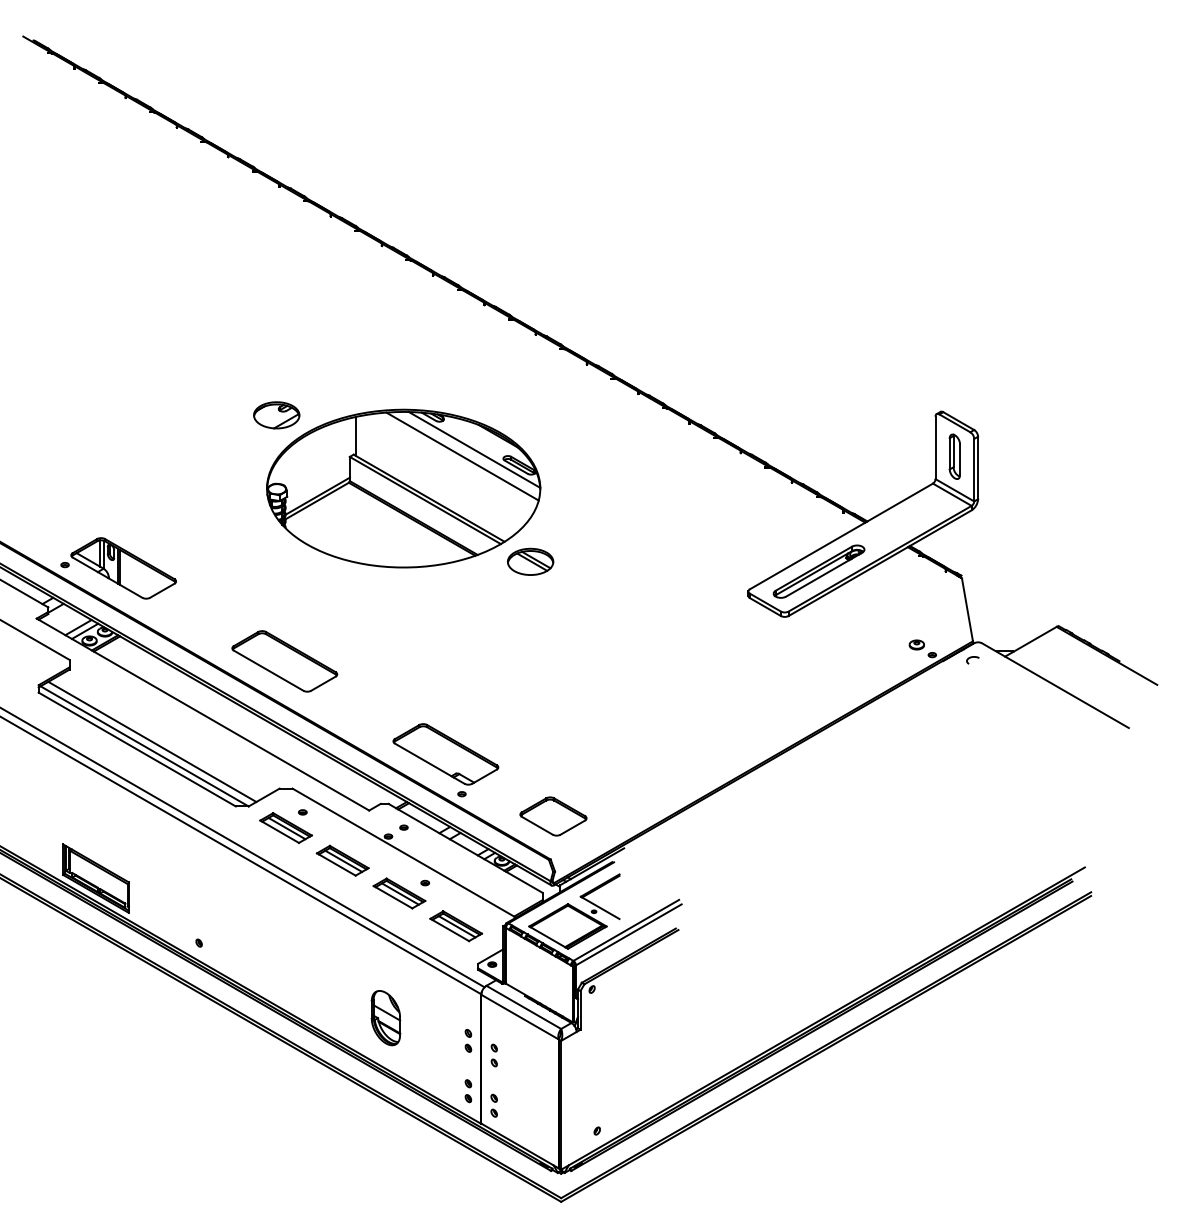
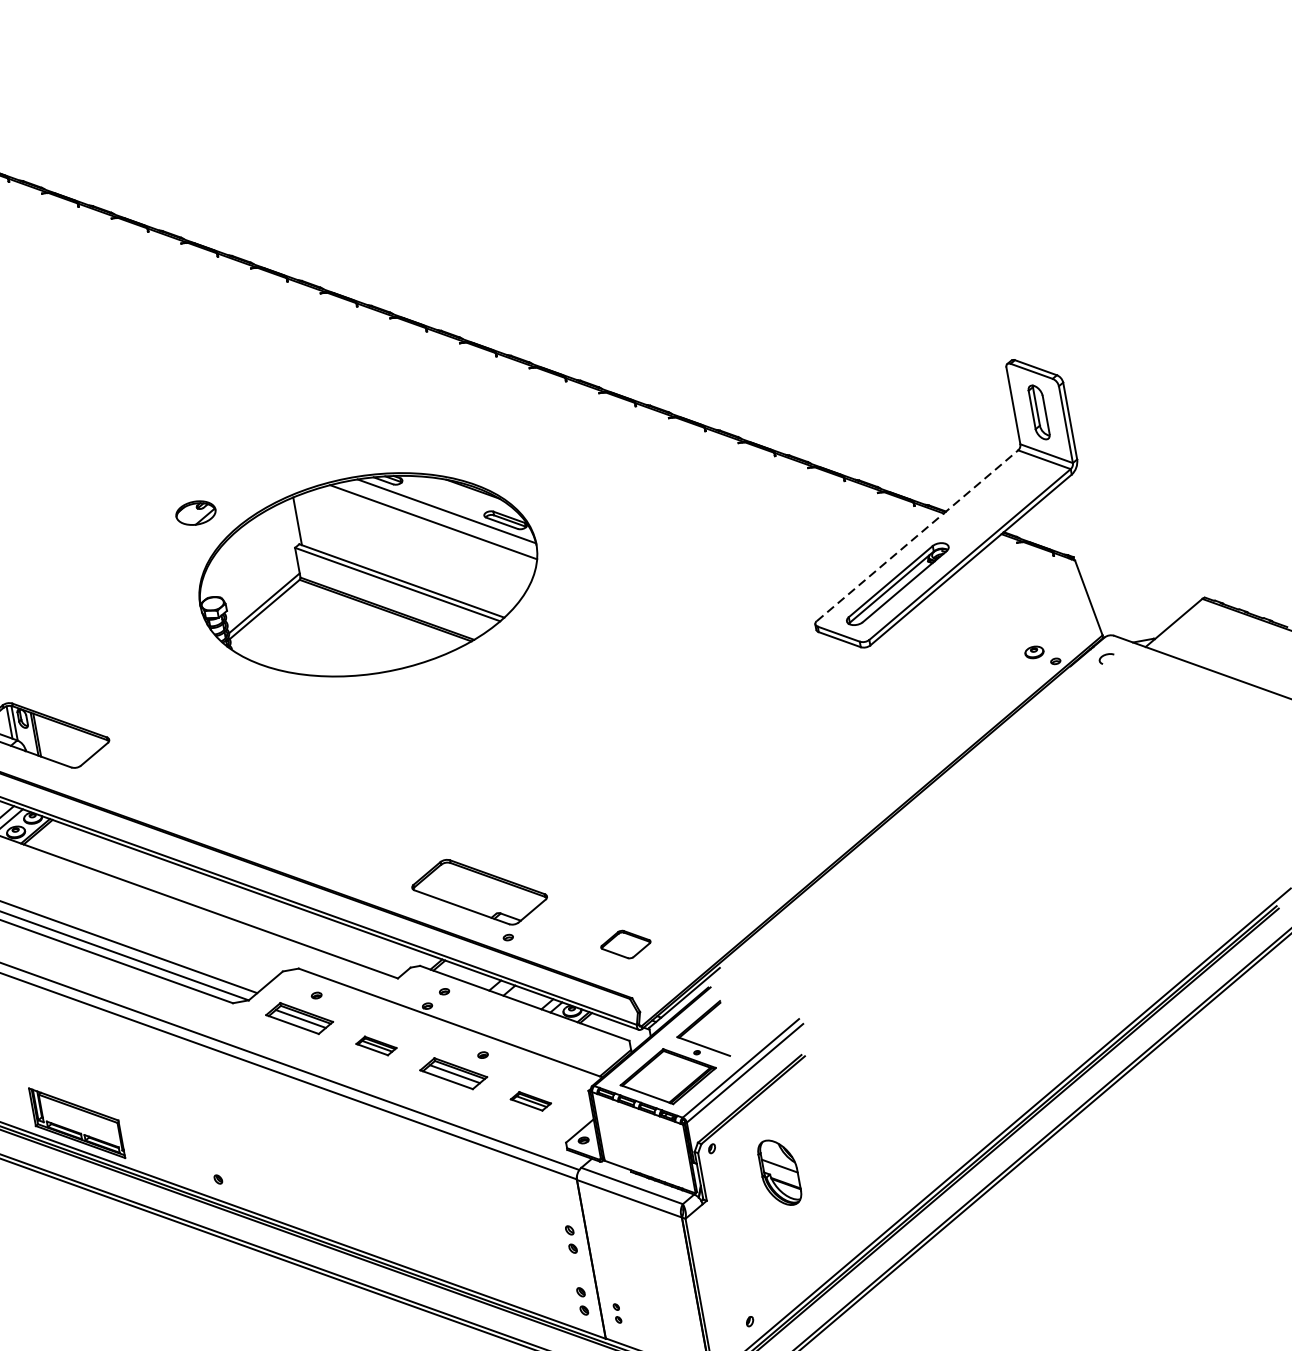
part: (276, 415) -> (195, 513), size x0.7
line: (841, 536) -> (917, 535), solid -> dashed
part: (530, 561) -> (540, 636), removed
part: (284, 661) -> (260, 814), removed
part: (553, 816) -> (625, 944), size x0.6
part: (342, 860) -> (376, 1045), size x0.6
part: (456, 926) -> (531, 1101), size x0.6
part: (385, 1018) -> (779, 1173), moved
part: (493, 1055) -> (605, 1251), removed
part: (493, 1105) -> (616, 1313), size x0.7

